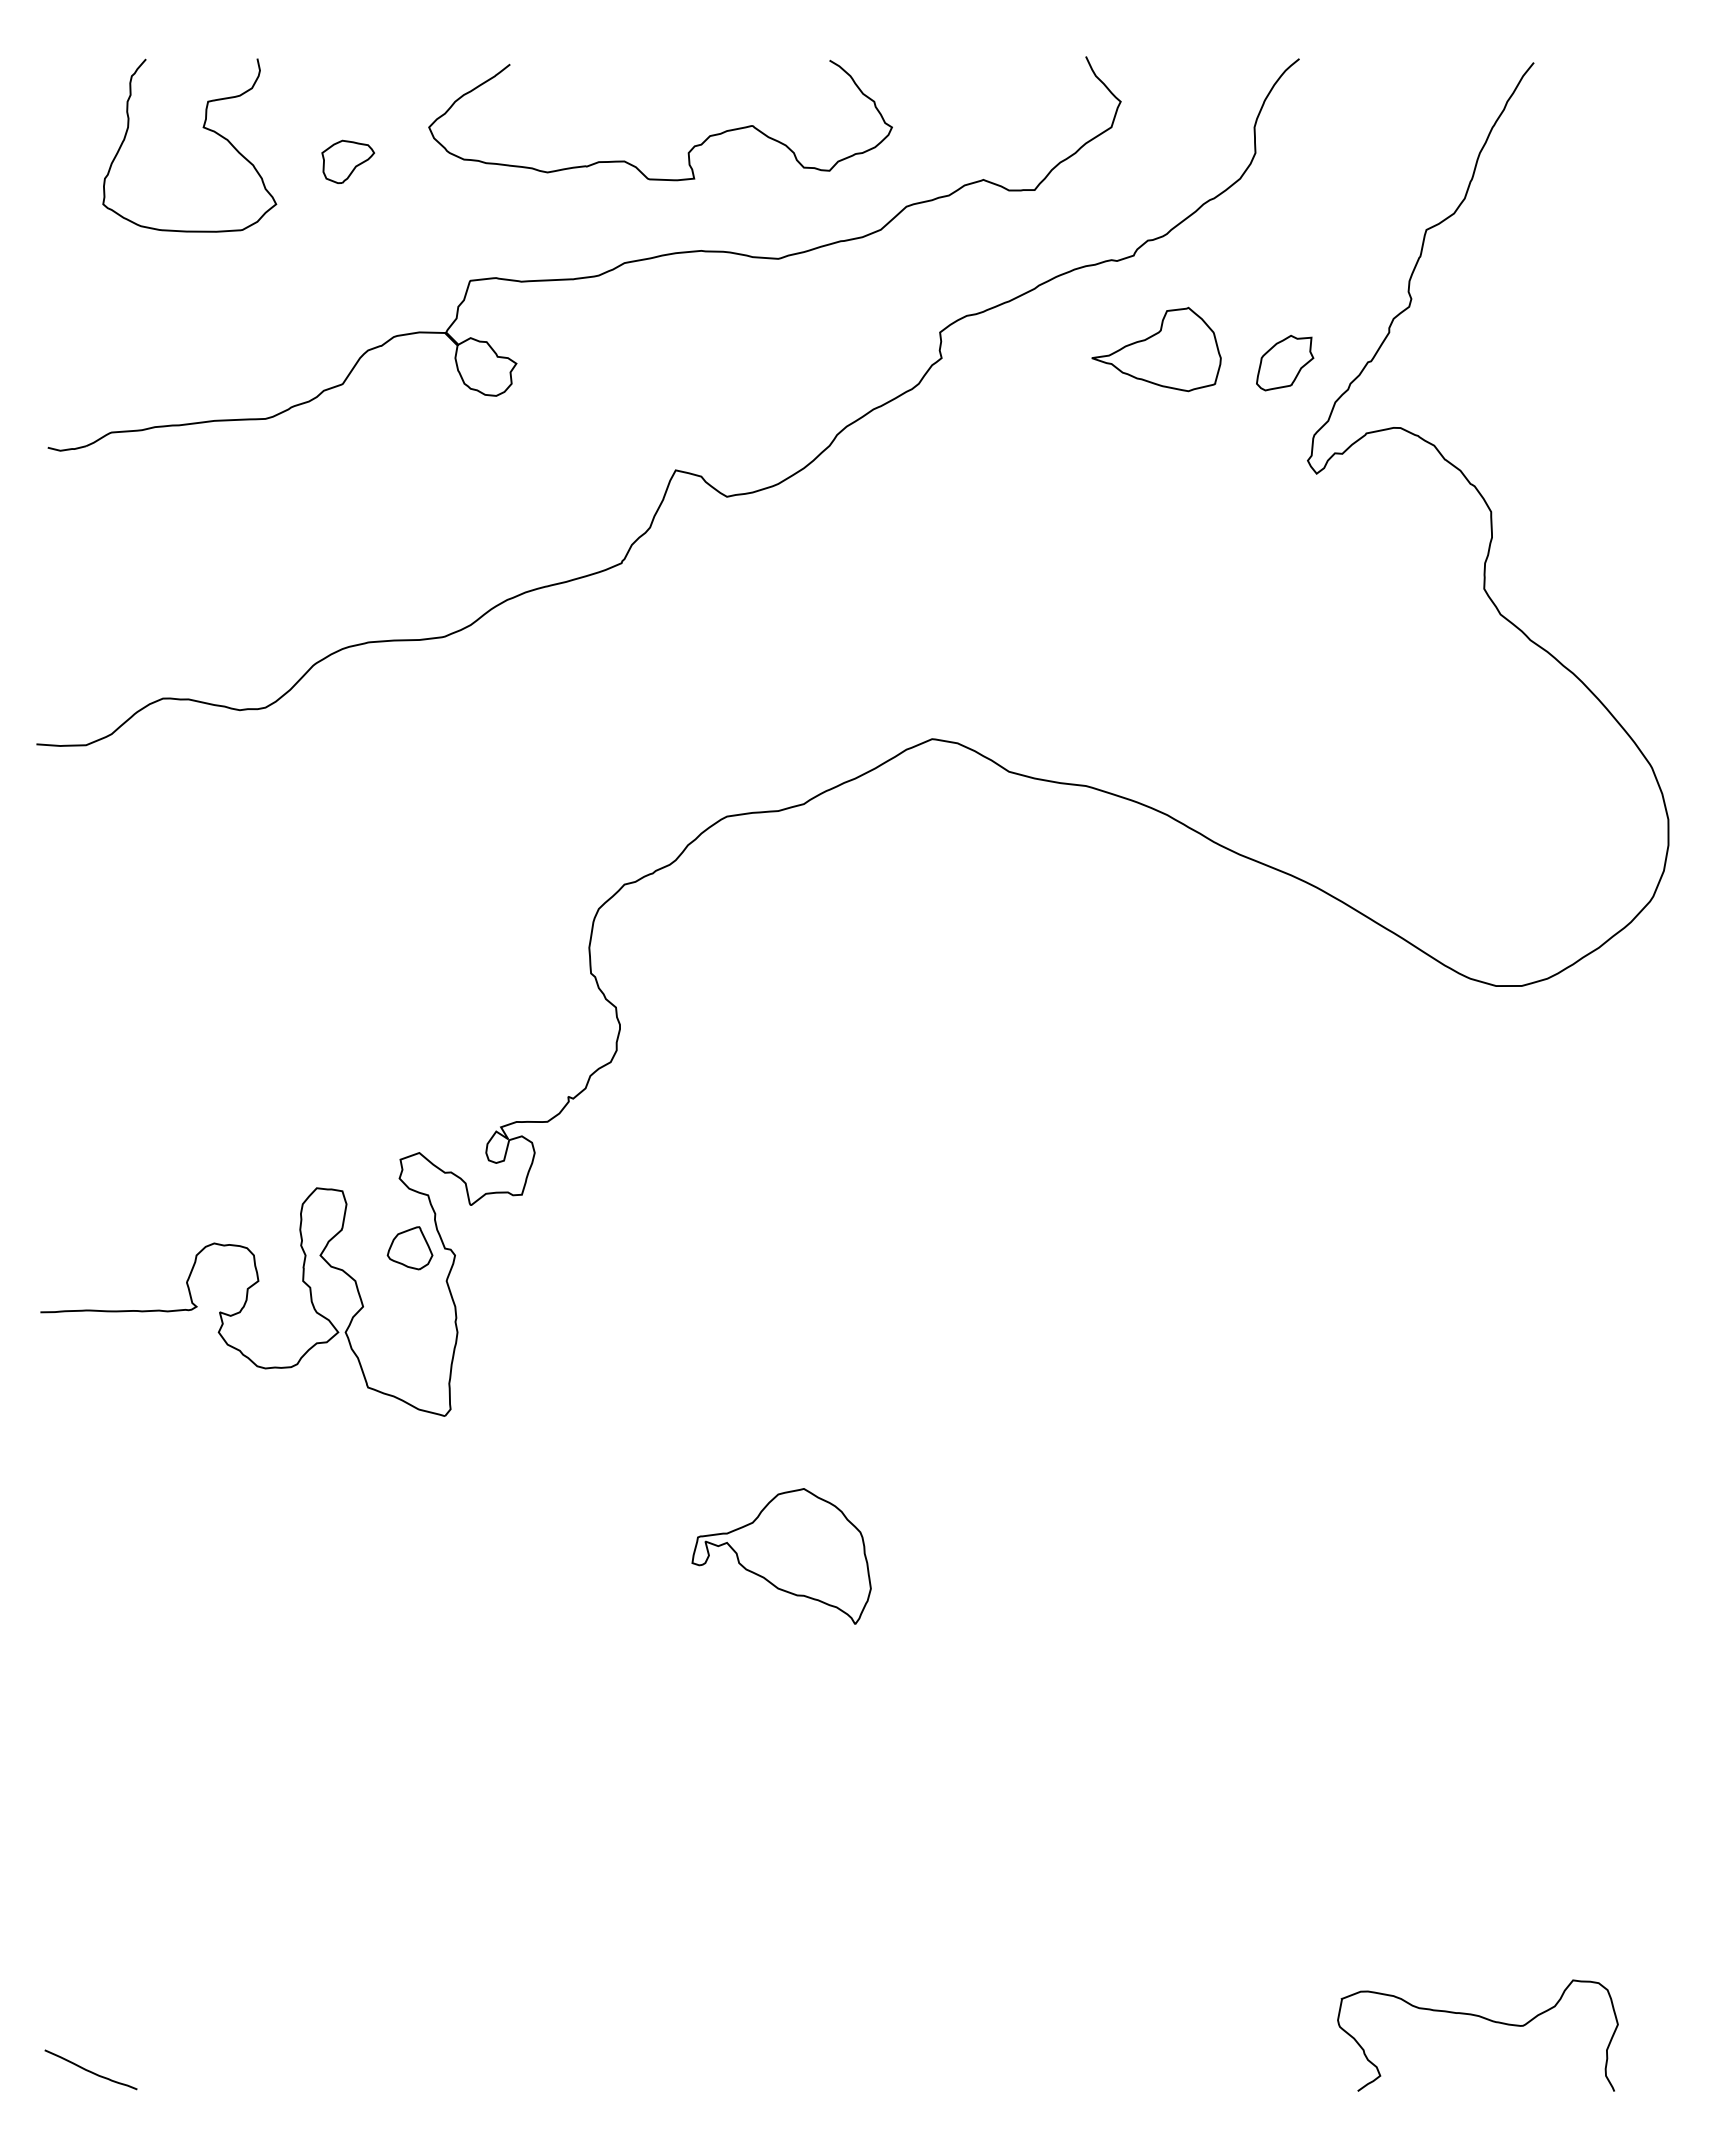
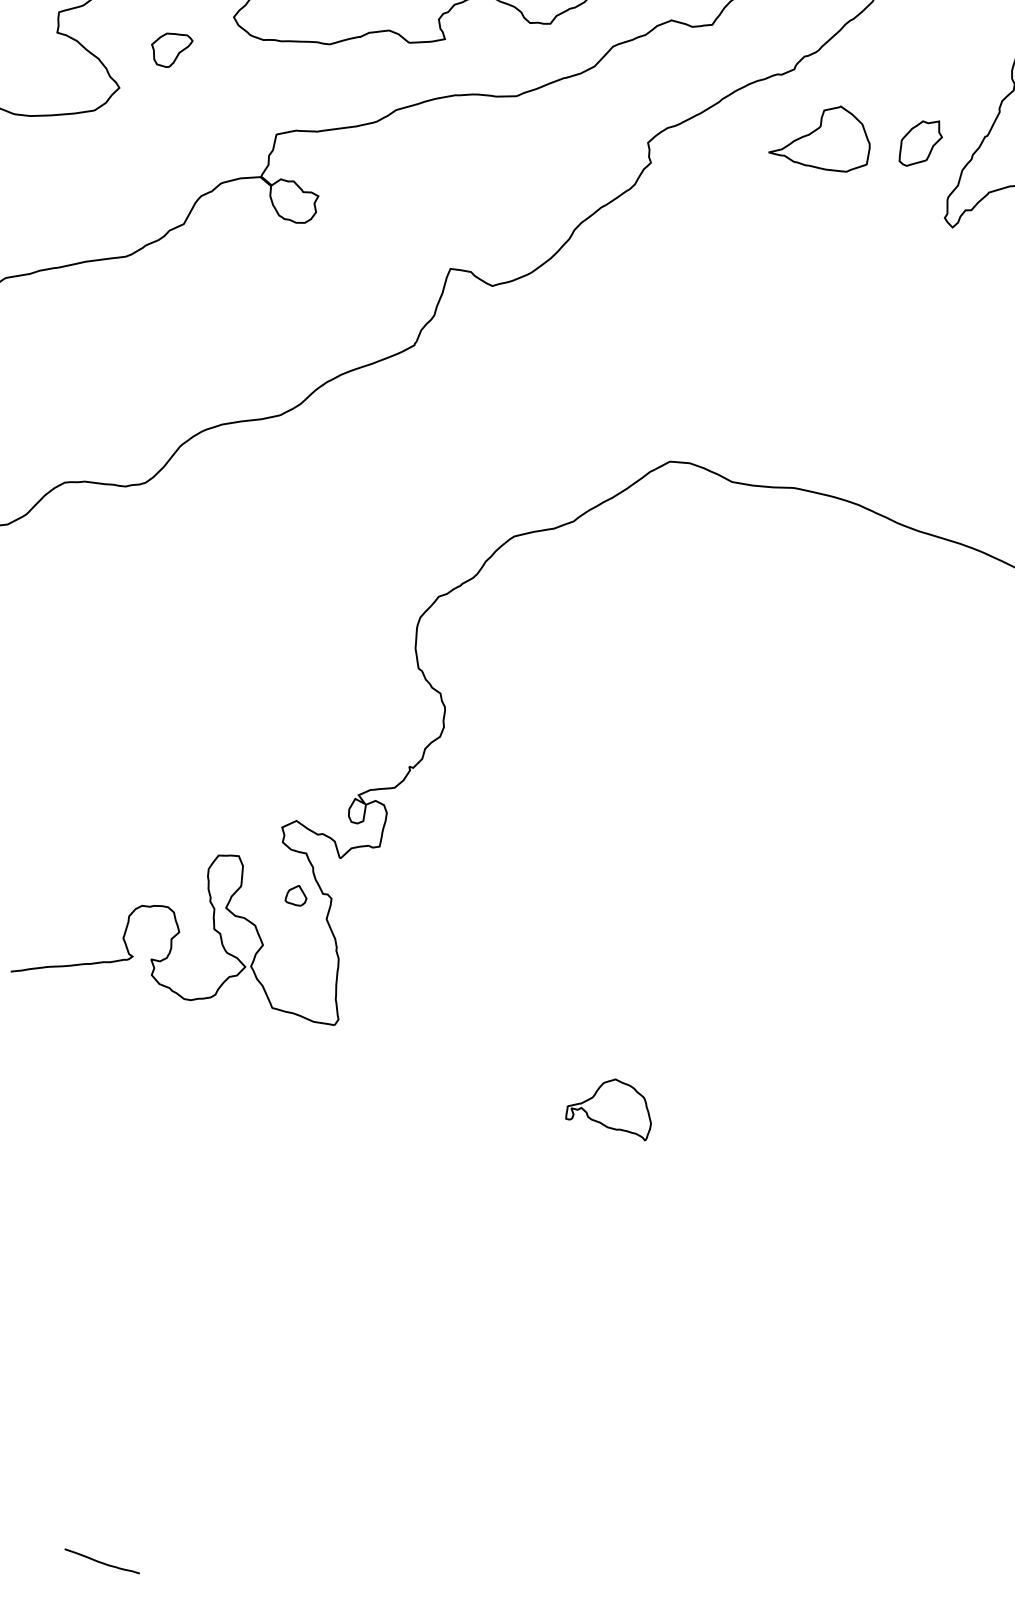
part: (409, 1248) -> (295, 896), size x0.6
part: (781, 1556) -> (607, 1112), size x0.6

